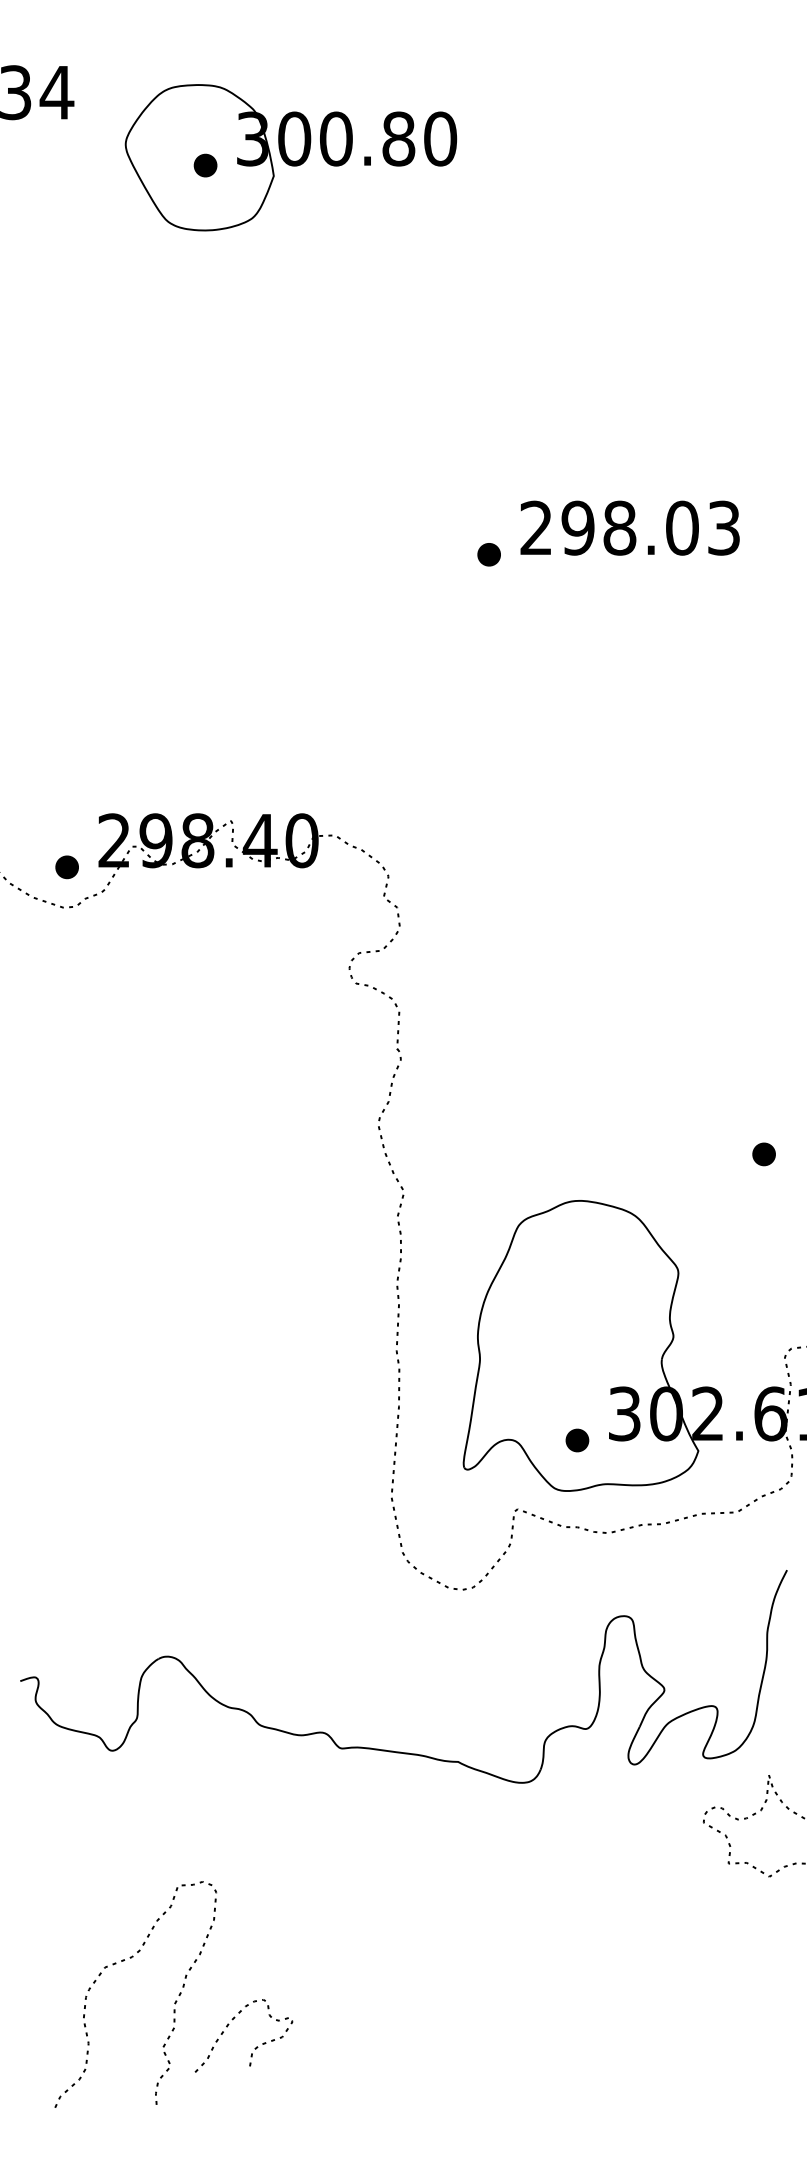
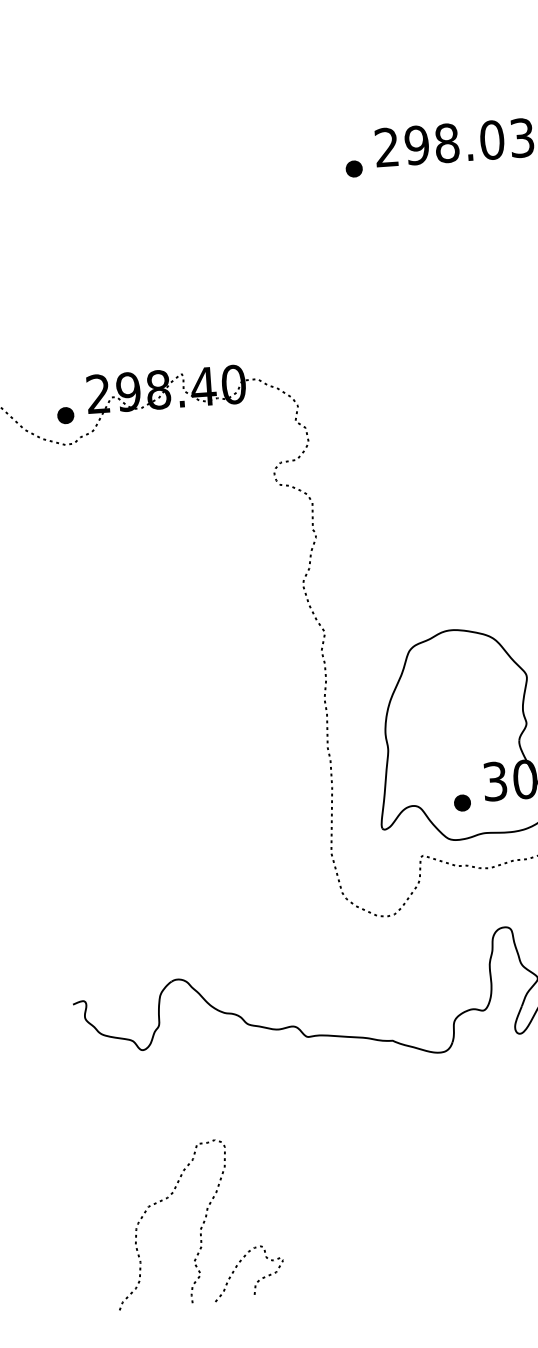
curve: (255, 2047) -> (257, 1280), moved

